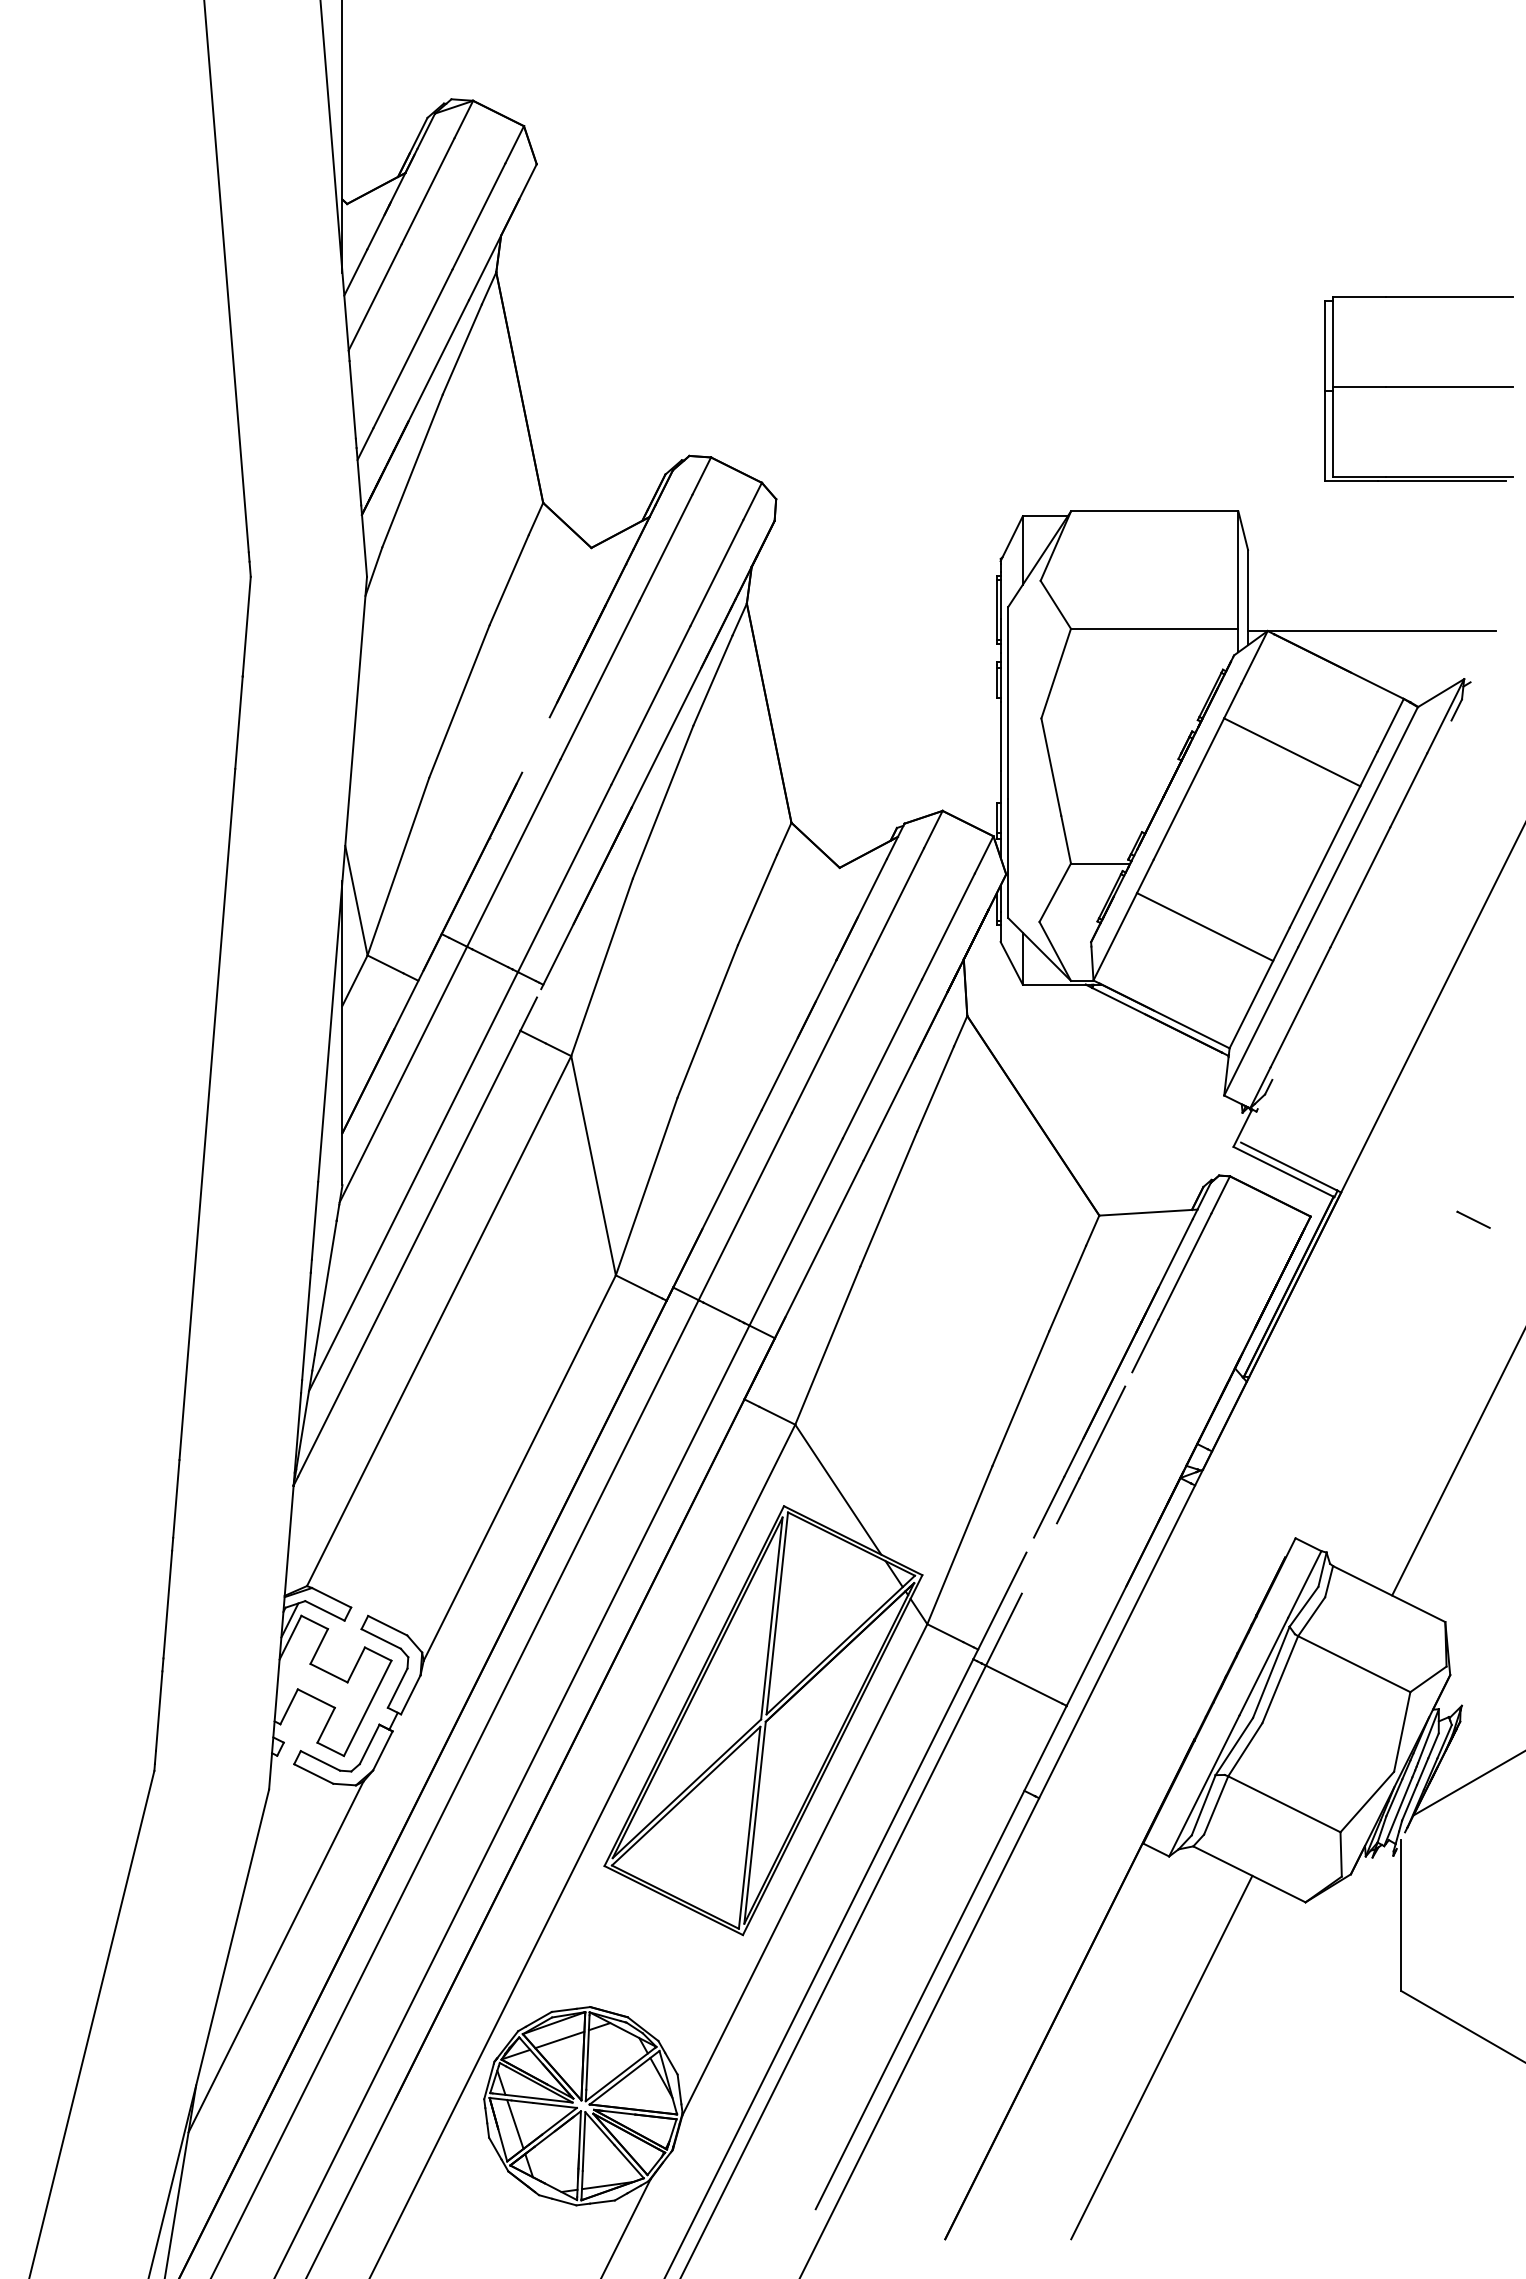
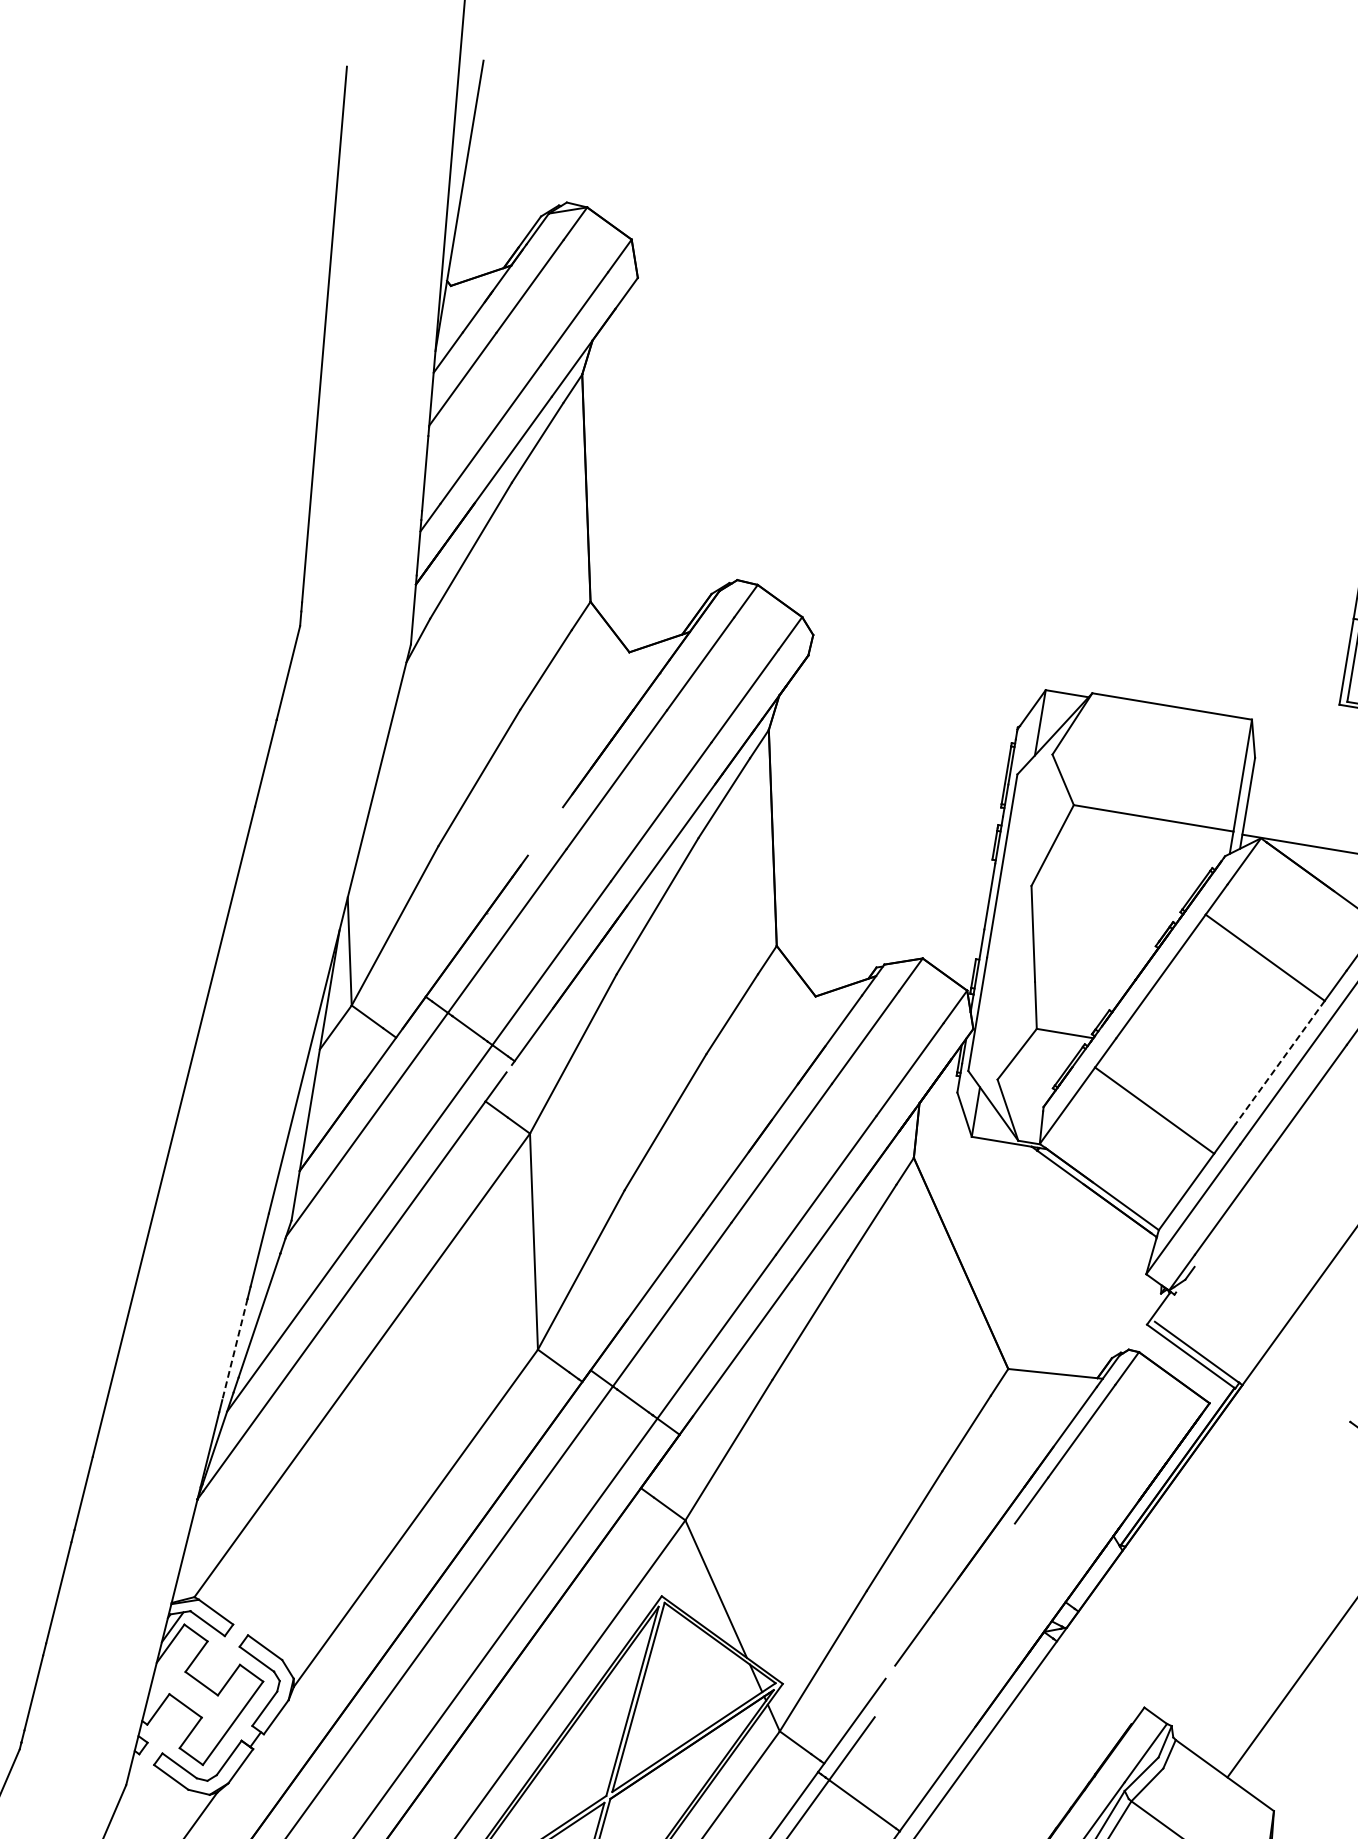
line: (1325, 856) -> (1280, 1062), solid -> dashed
line: (306, 1326) -> (234, 1349), solid -> dashed
line: (1091, 1454) -> (963, 1595), removed

